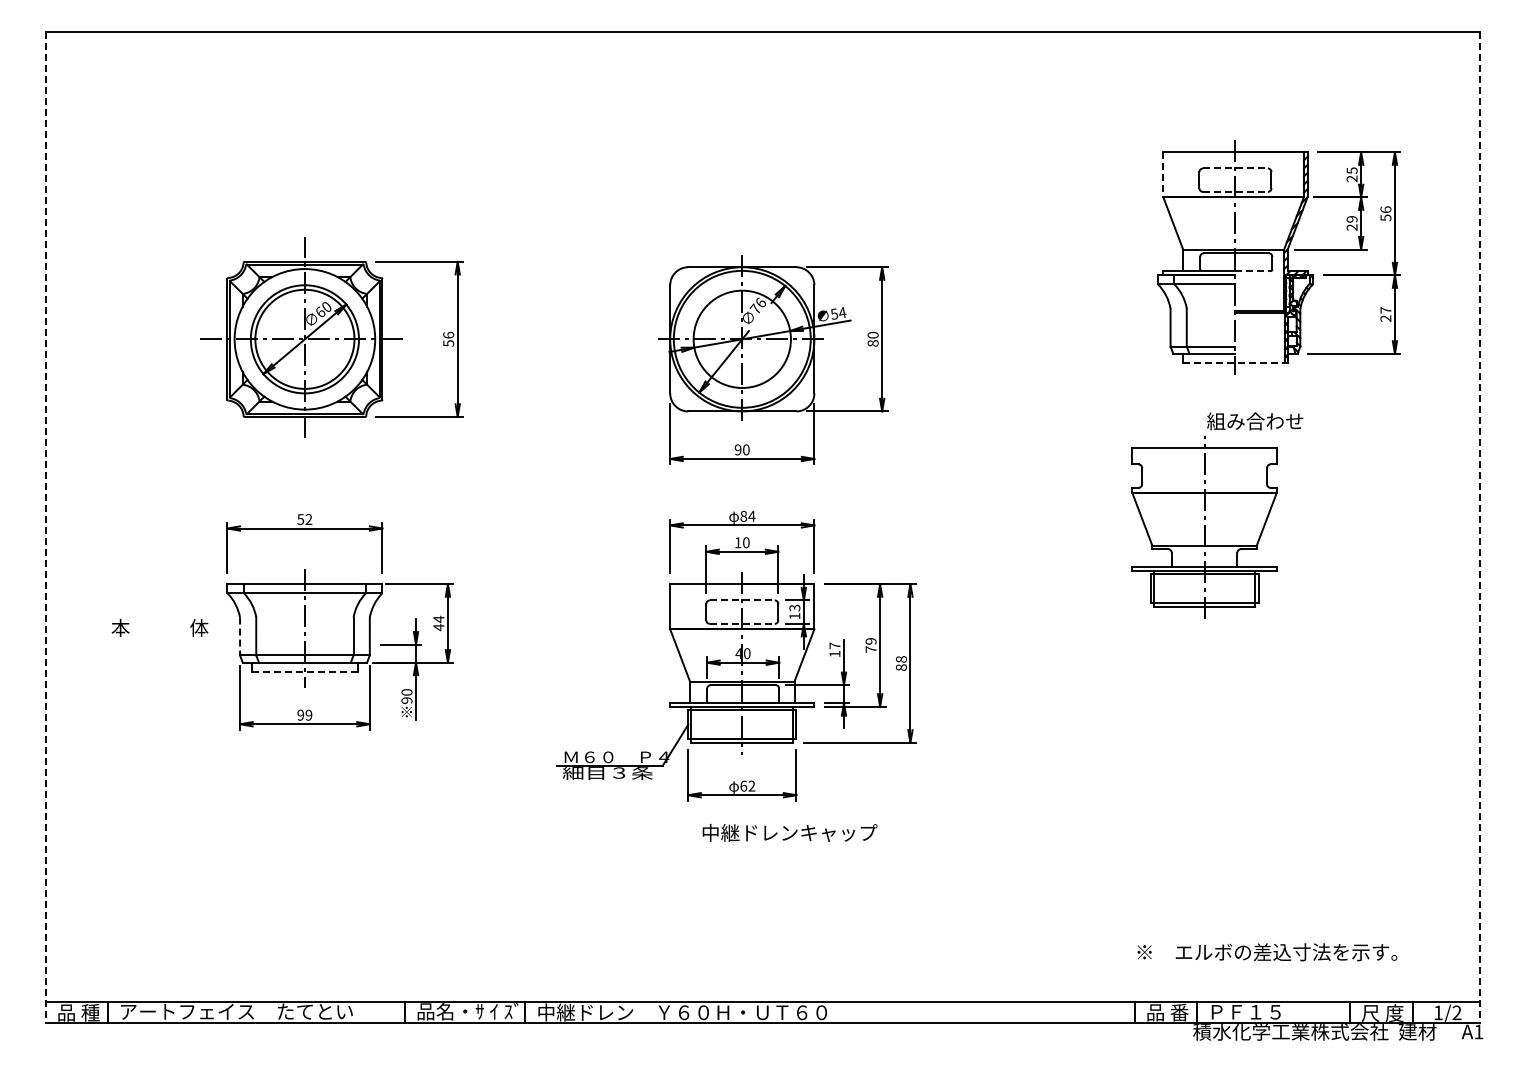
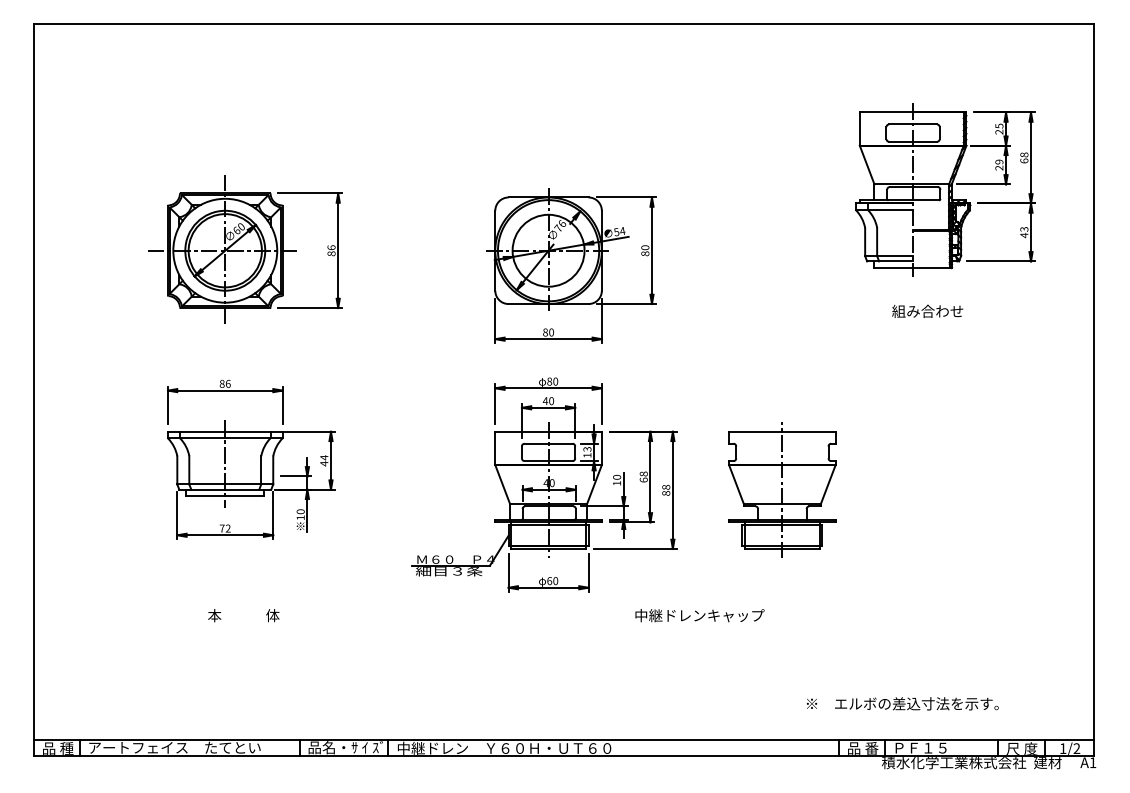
line: (1235, 168) -> (913, 124), dashed -> solid
line: (1163, 174) -> (859, 128), dashed -> solid
line: (1235, 191) -> (913, 141), dashed -> solid
text: (1385, 213) -> (1024, 157), 56 -> 68
line: (1253, 271) -> (926, 200), dashed -> solid
text: (1385, 314) -> (1024, 232), 27 -> 43
text: (448, 343) -> (331, 253), 56 -> 86
line: (1235, 362) -> (913, 267), dashed -> solid
text: (737, 449) -> (545, 332), 90 -> 80
text: (751, 515) -> (555, 380), 84 -> 80
text: (304, 519) -> (224, 383), 52 -> 86
line: (45, 527) -> (33, 389), dashed -> solid
part: (1204, 527) -> (782, 490), moved
line: (1480, 527) -> (1094, 389), dashed -> solid
text: (737, 542) -> (545, 400), 10 -> 40
line: (742, 600) -> (548, 443), dashed -> solid
line: (742, 623) -> (548, 460), dashed -> solid
text: (159, 627) -> (243, 615), moved
line: (240, 636) -> (177, 470), dashed -> solid
text: (834, 645) -> (616, 477), 17 -> 10
text: (870, 645) -> (643, 477), 79 -> 68
line: (304, 671) -> (224, 496), dashed -> solid
text: (406, 700) -> (300, 517), 90 -> 10
text: (304, 714) -> (224, 528), 99 -> 72
text: (751, 785) -> (555, 580), 62 -> 60
text: (789, 832) -> (699, 615), moved
text: (1267, 952) -> (902, 704), moved

